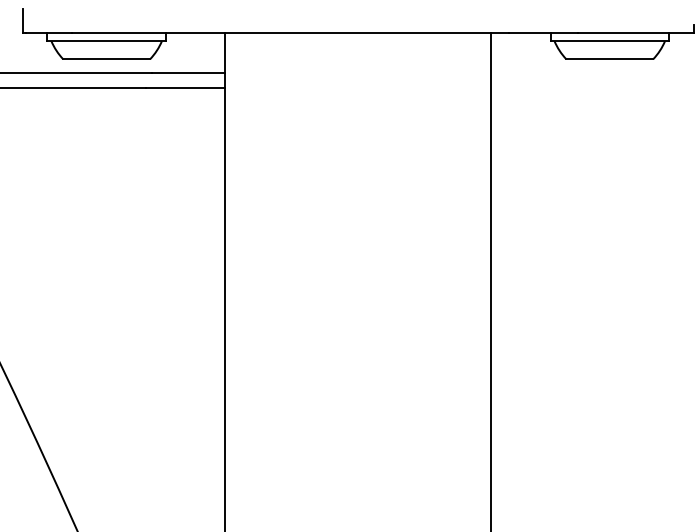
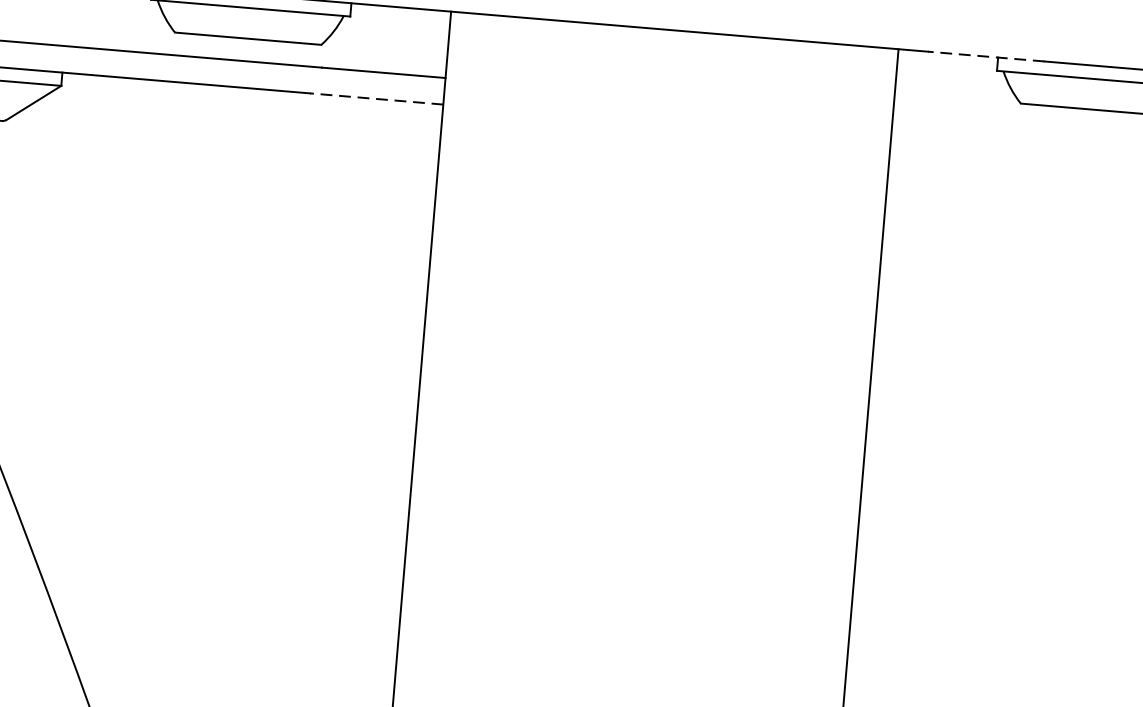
line: (543, 33) -> (986, 57), solid -> dashed
line: (185, 88) -> (376, 99), solid -> dashed

